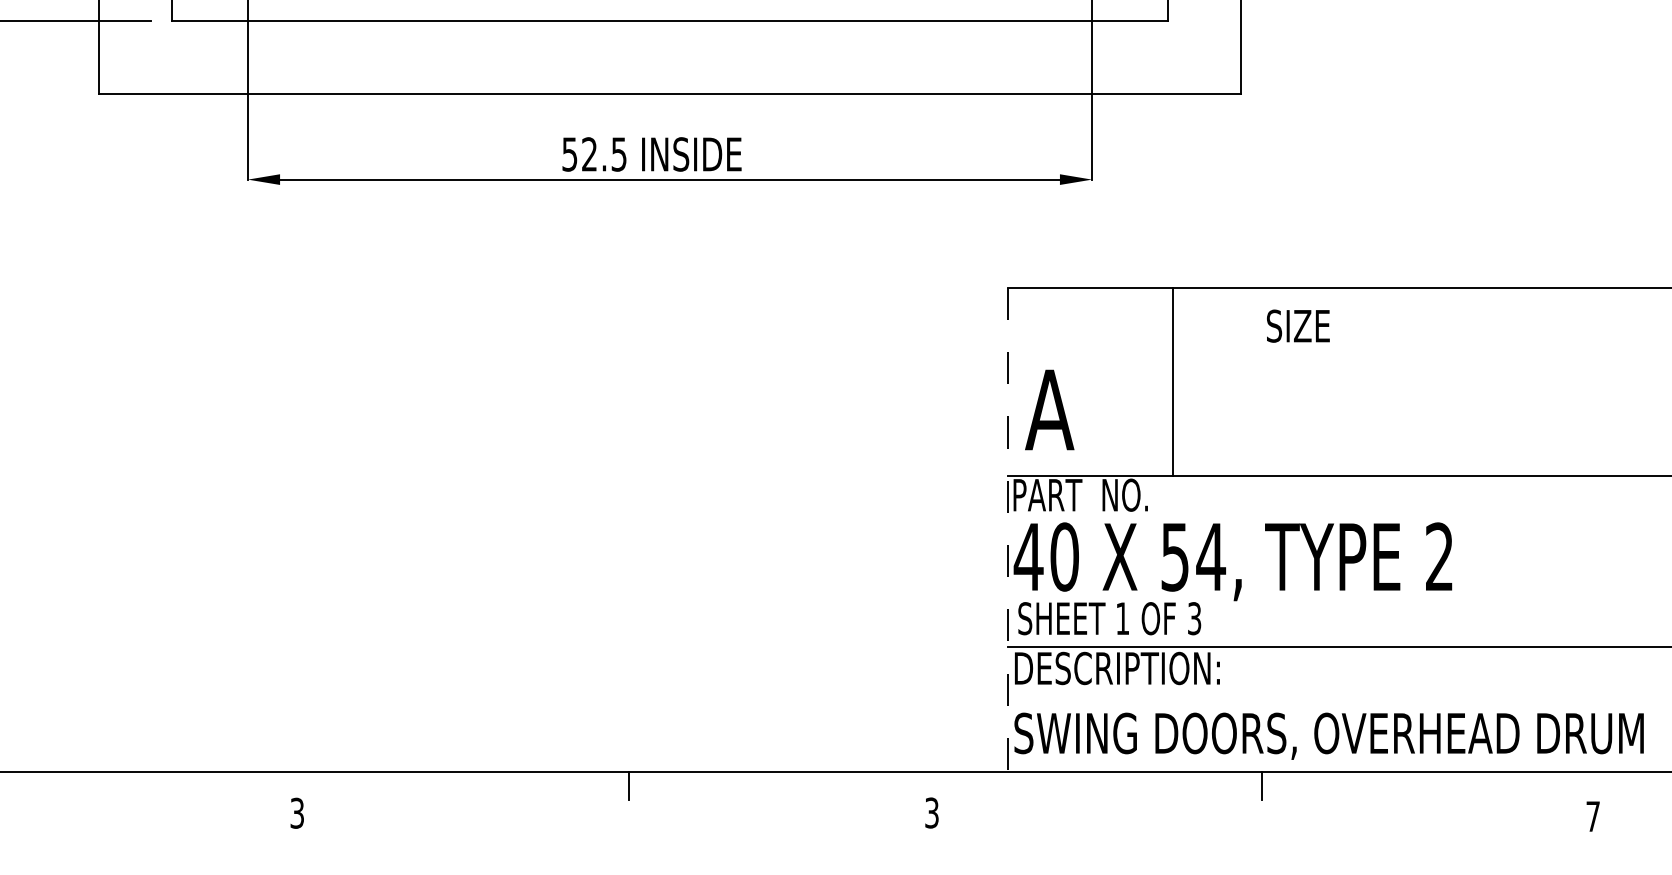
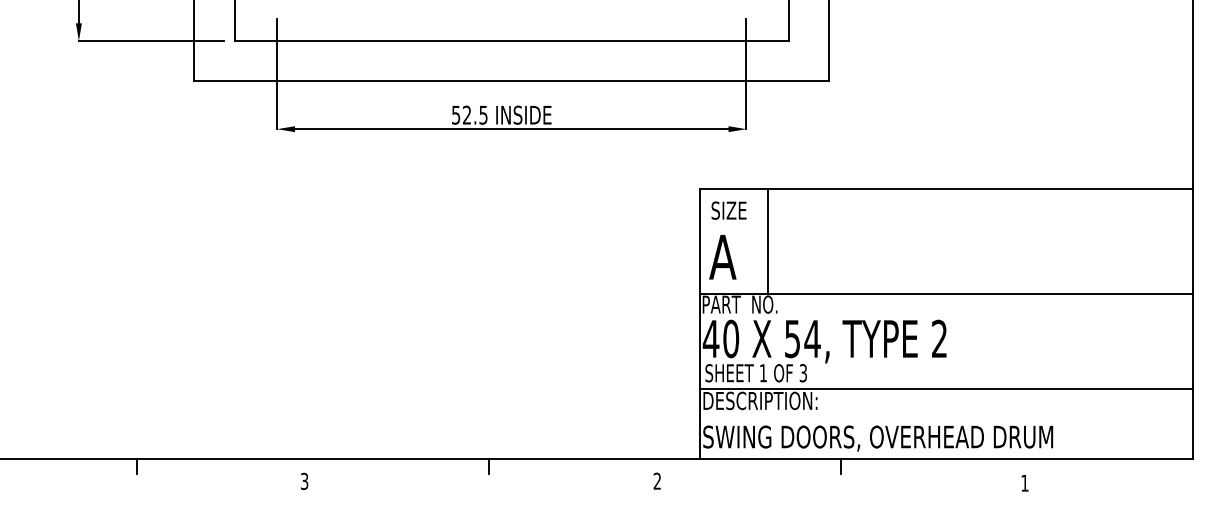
text: (1297, 325) -> (728, 210), moved
line: (1173, 381) -> (768, 241), moved
line: (1007, 529) -> (699, 323), dashed -> solid
text: (932, 813) -> (657, 481), 3 -> 2
text: (1592, 815) -> (1024, 482), 7 -> 1

